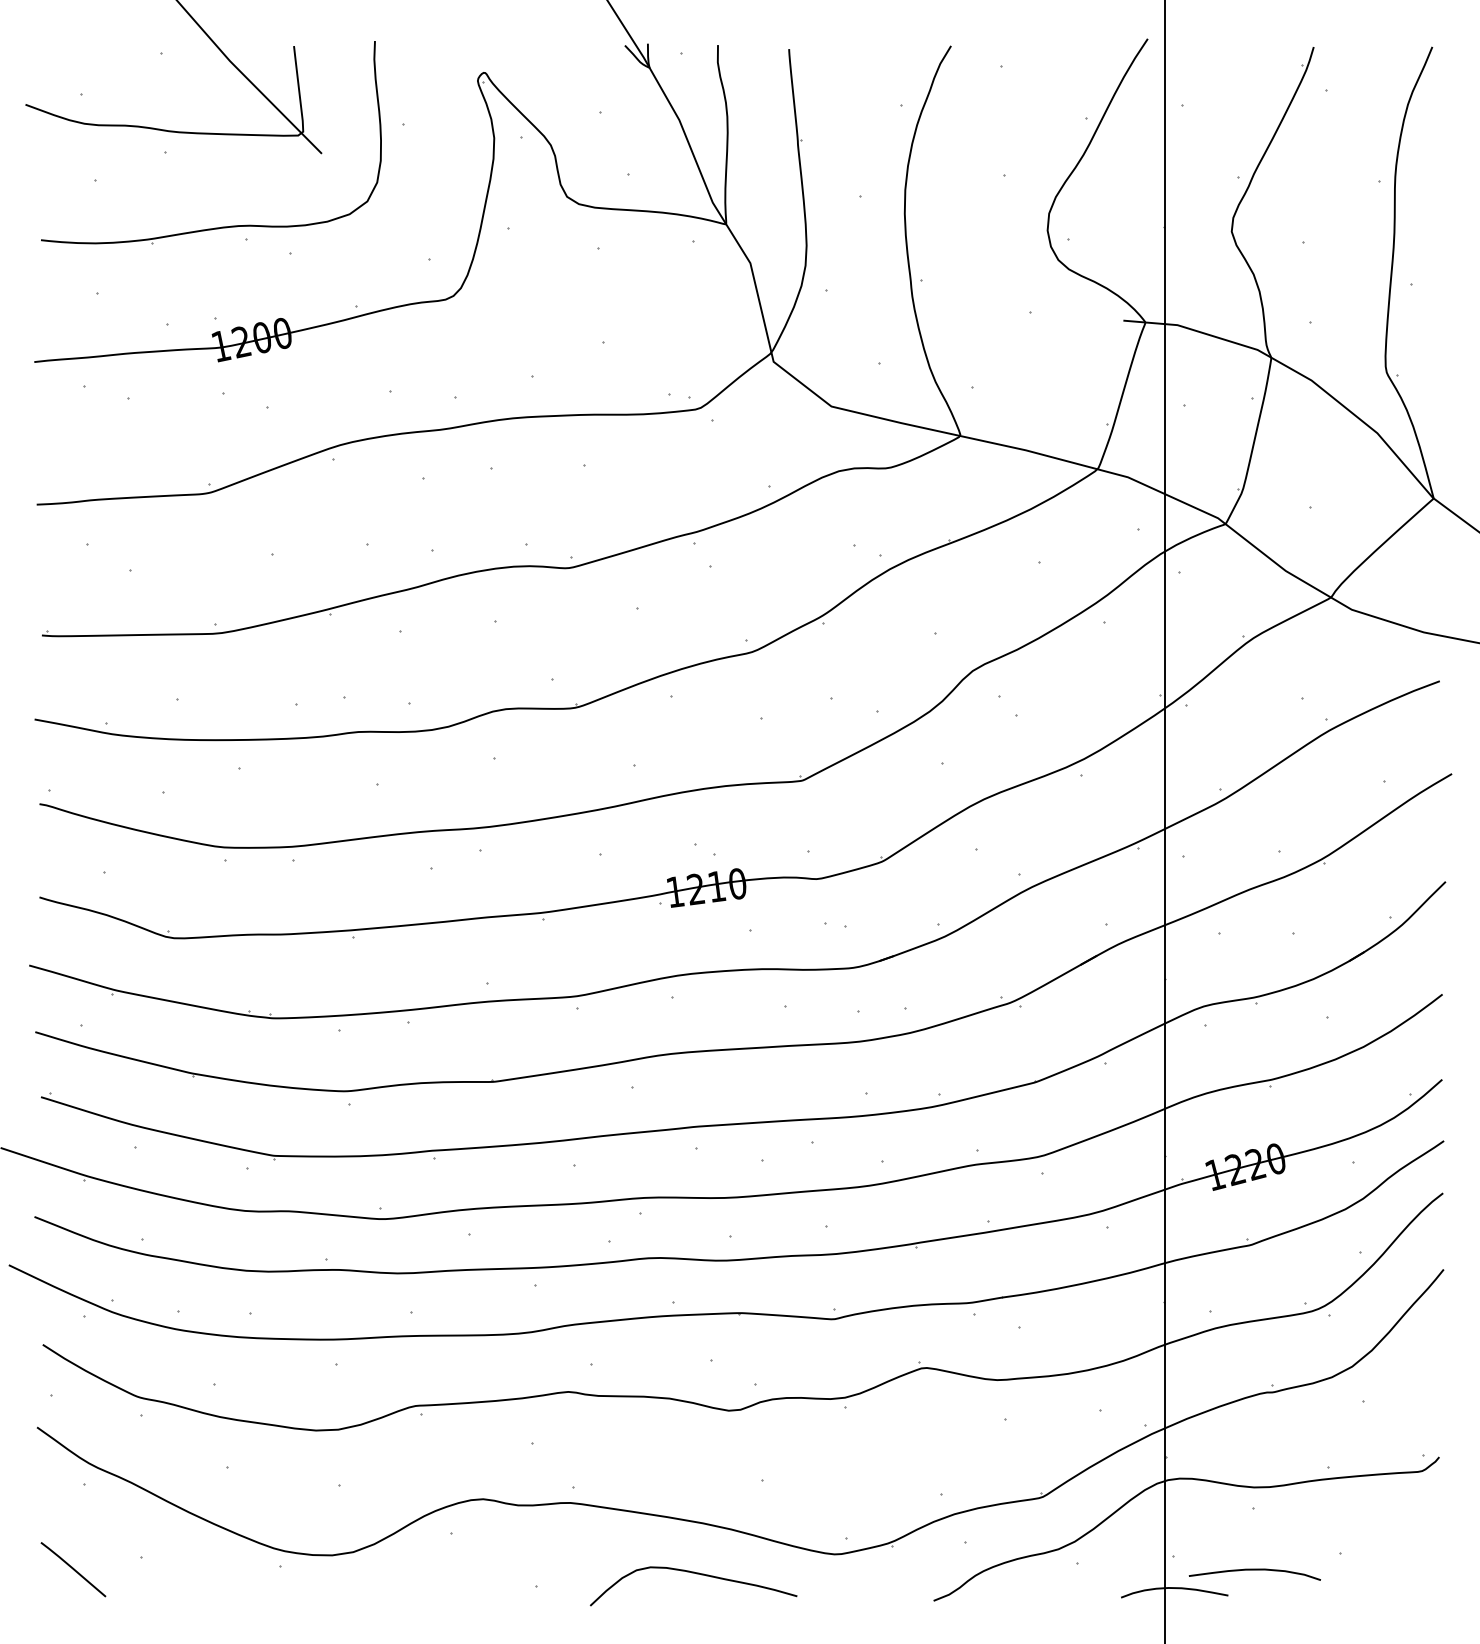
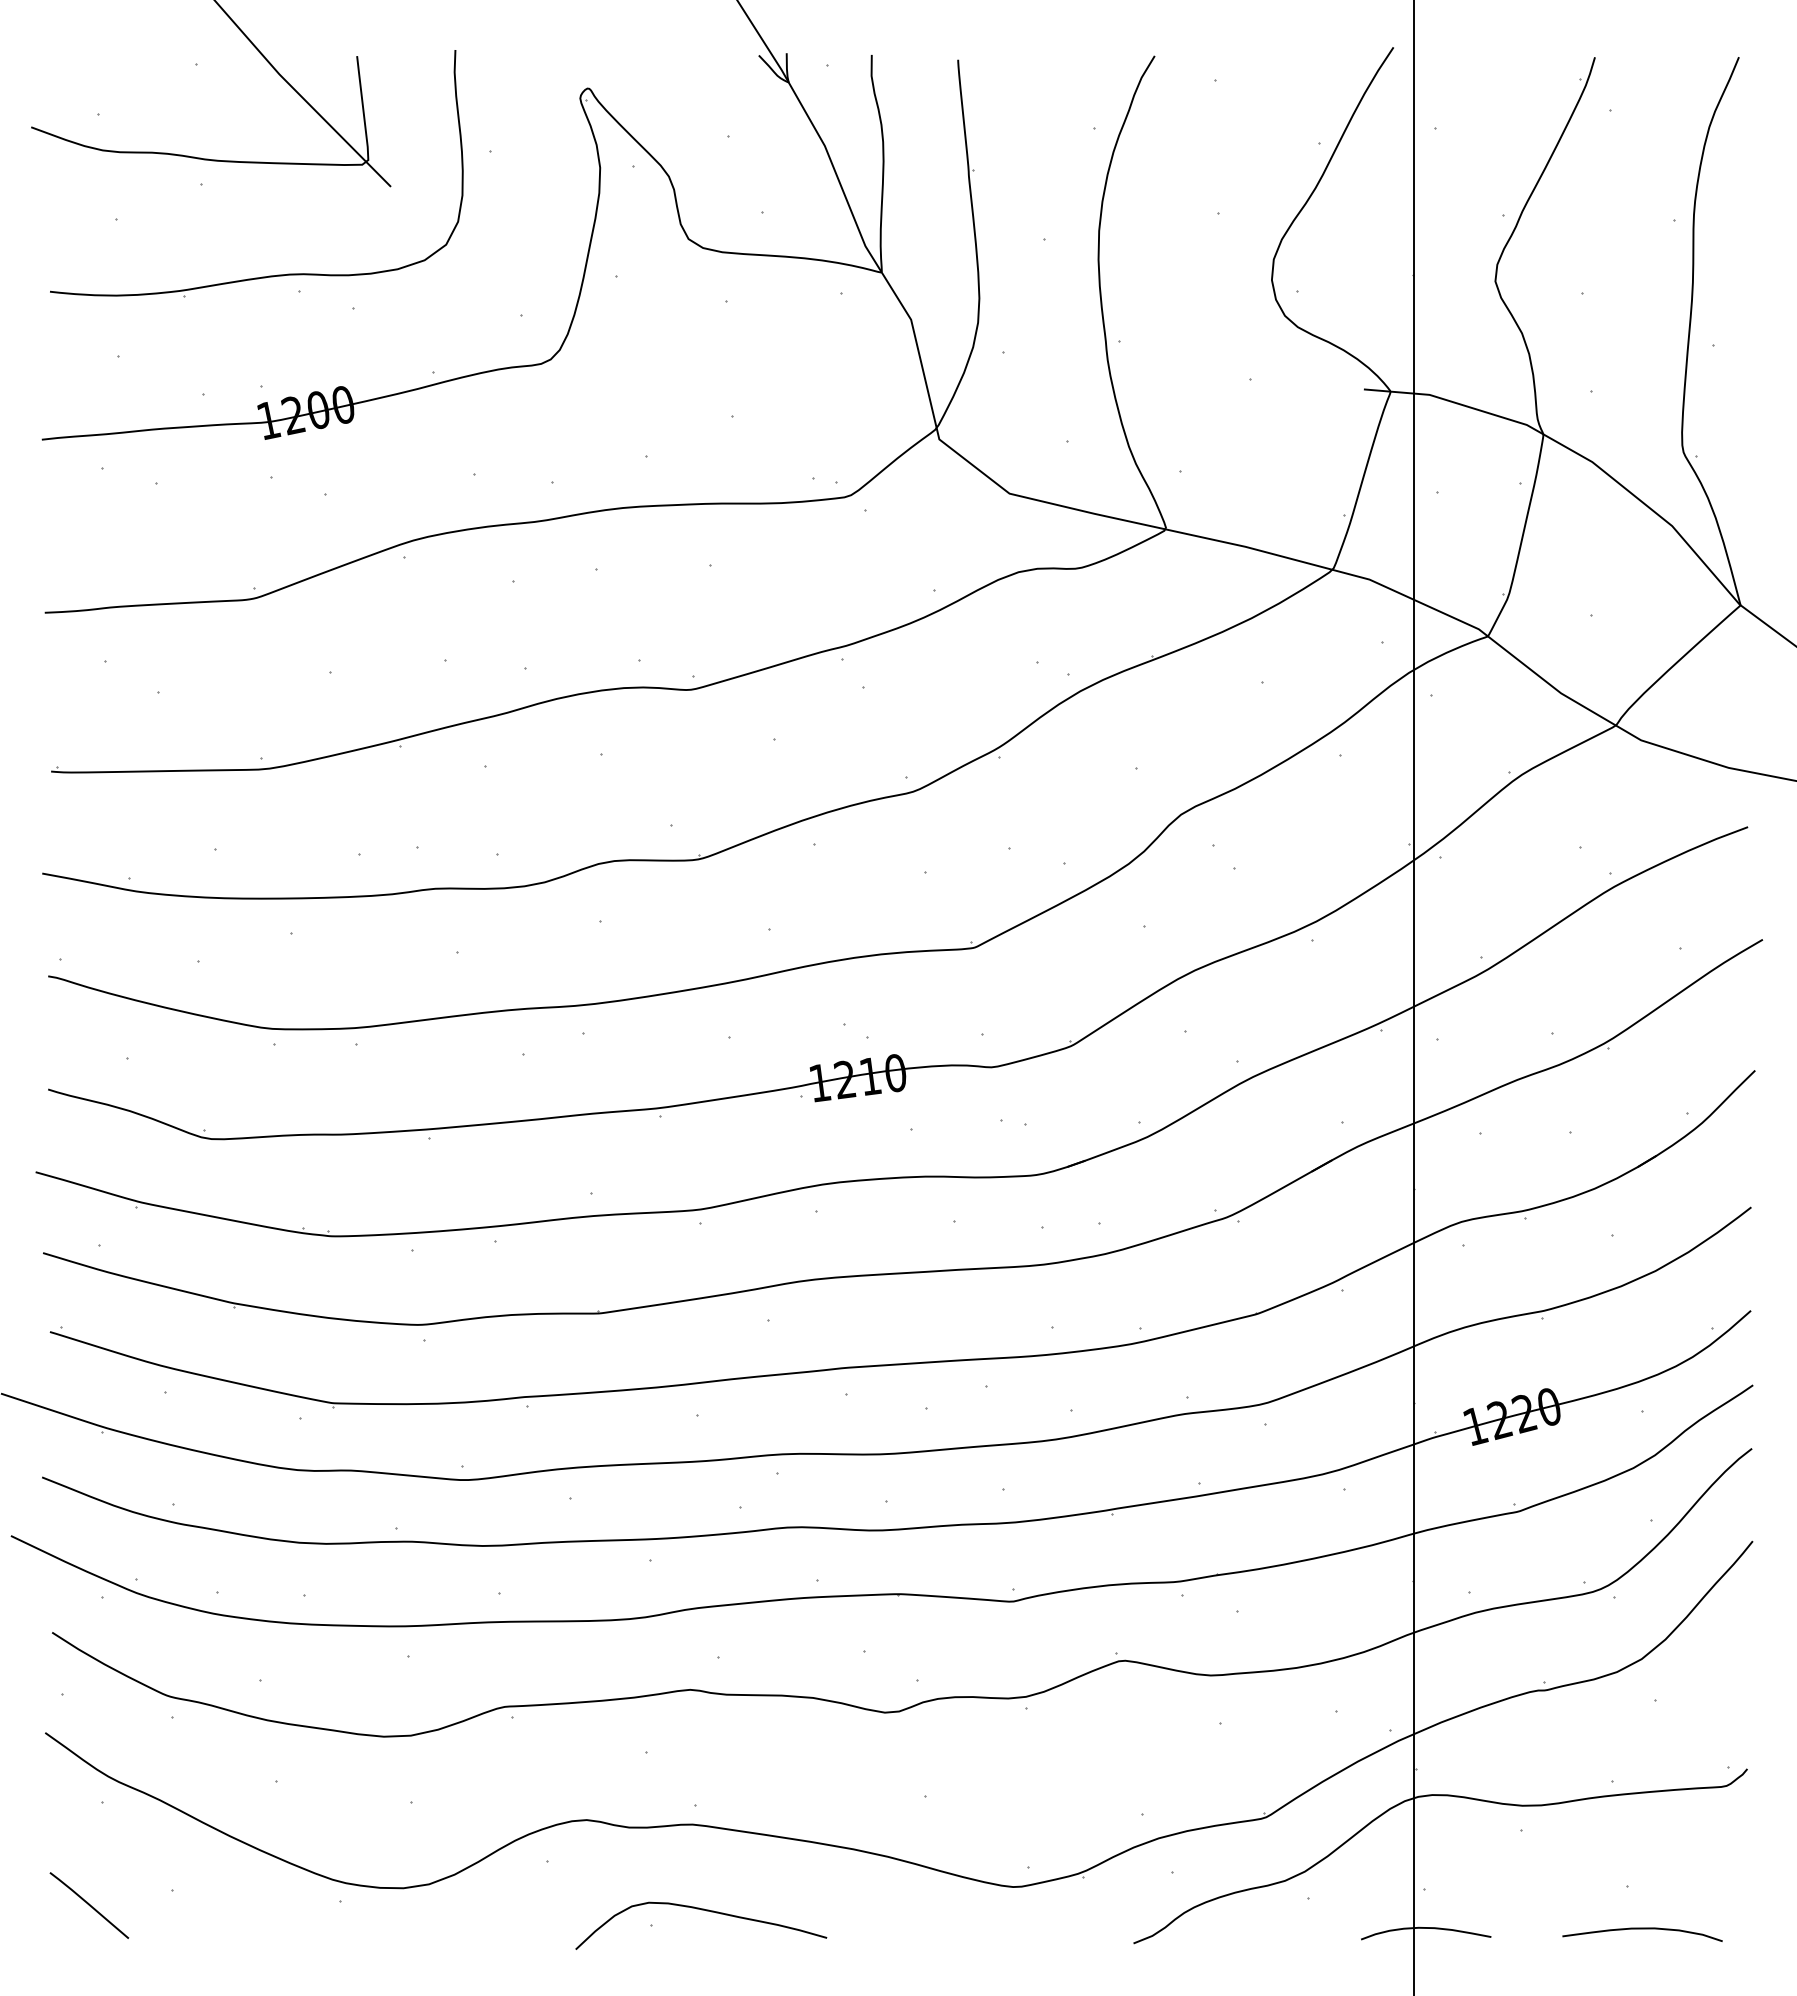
curve: (1254, 1570) -> (1642, 1929), moved
curve: (697, 1574) -> (706, 1911), moved

